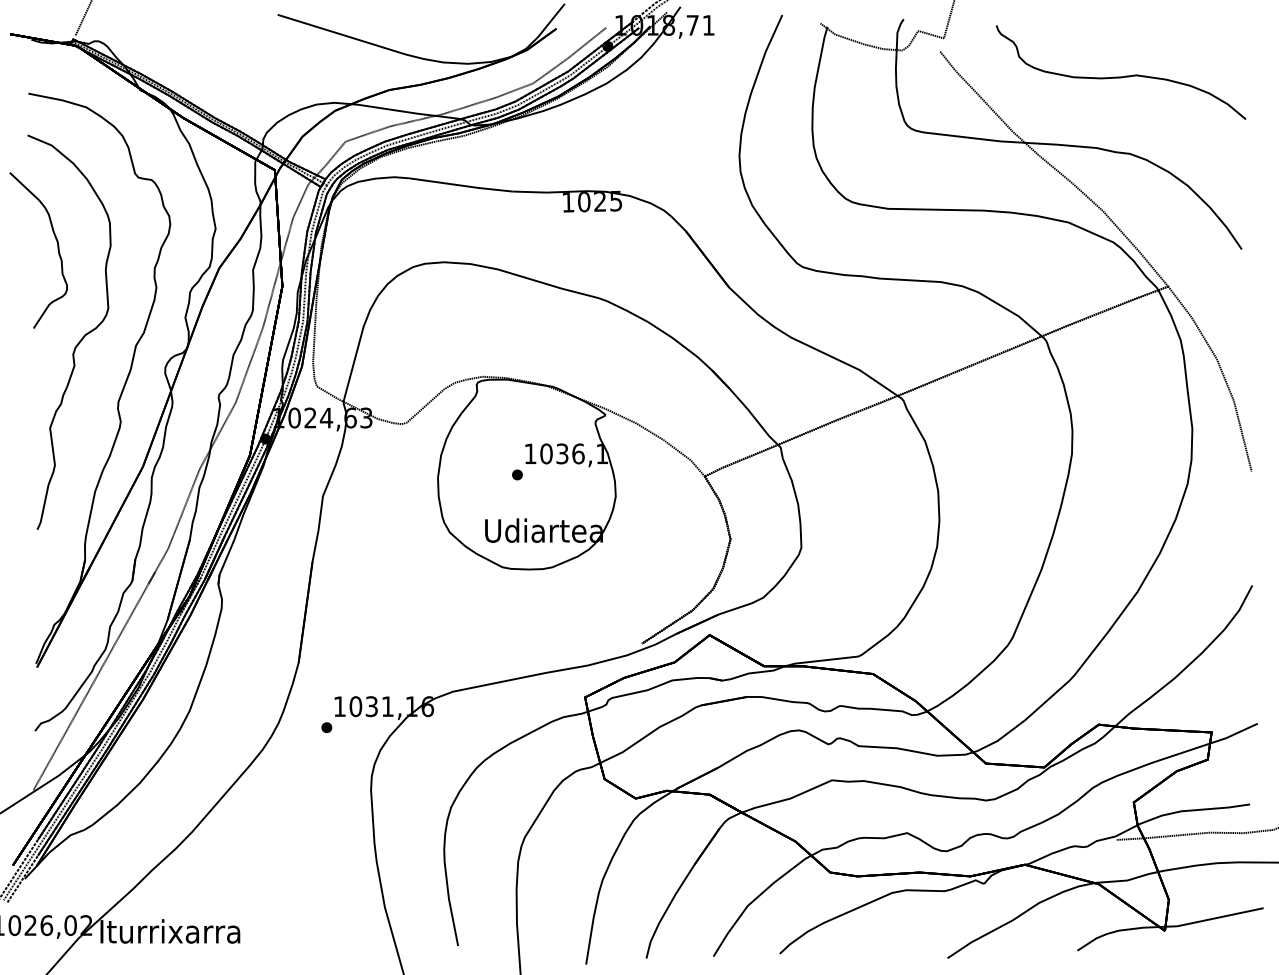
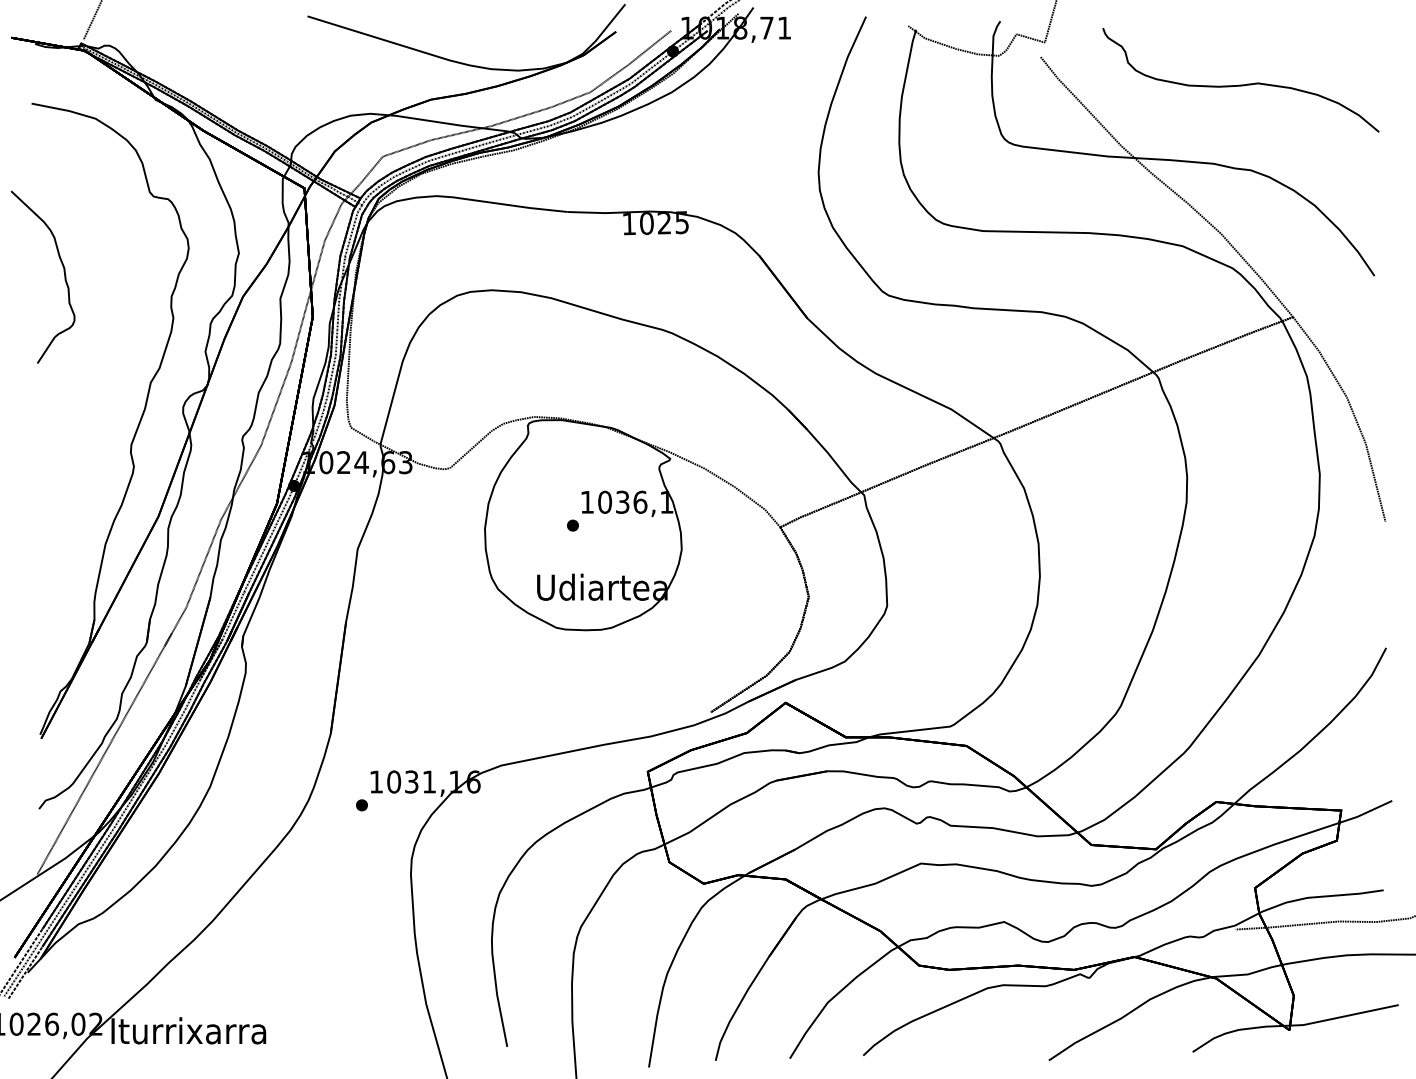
part: (80, 339) -> (89, 375), removed

